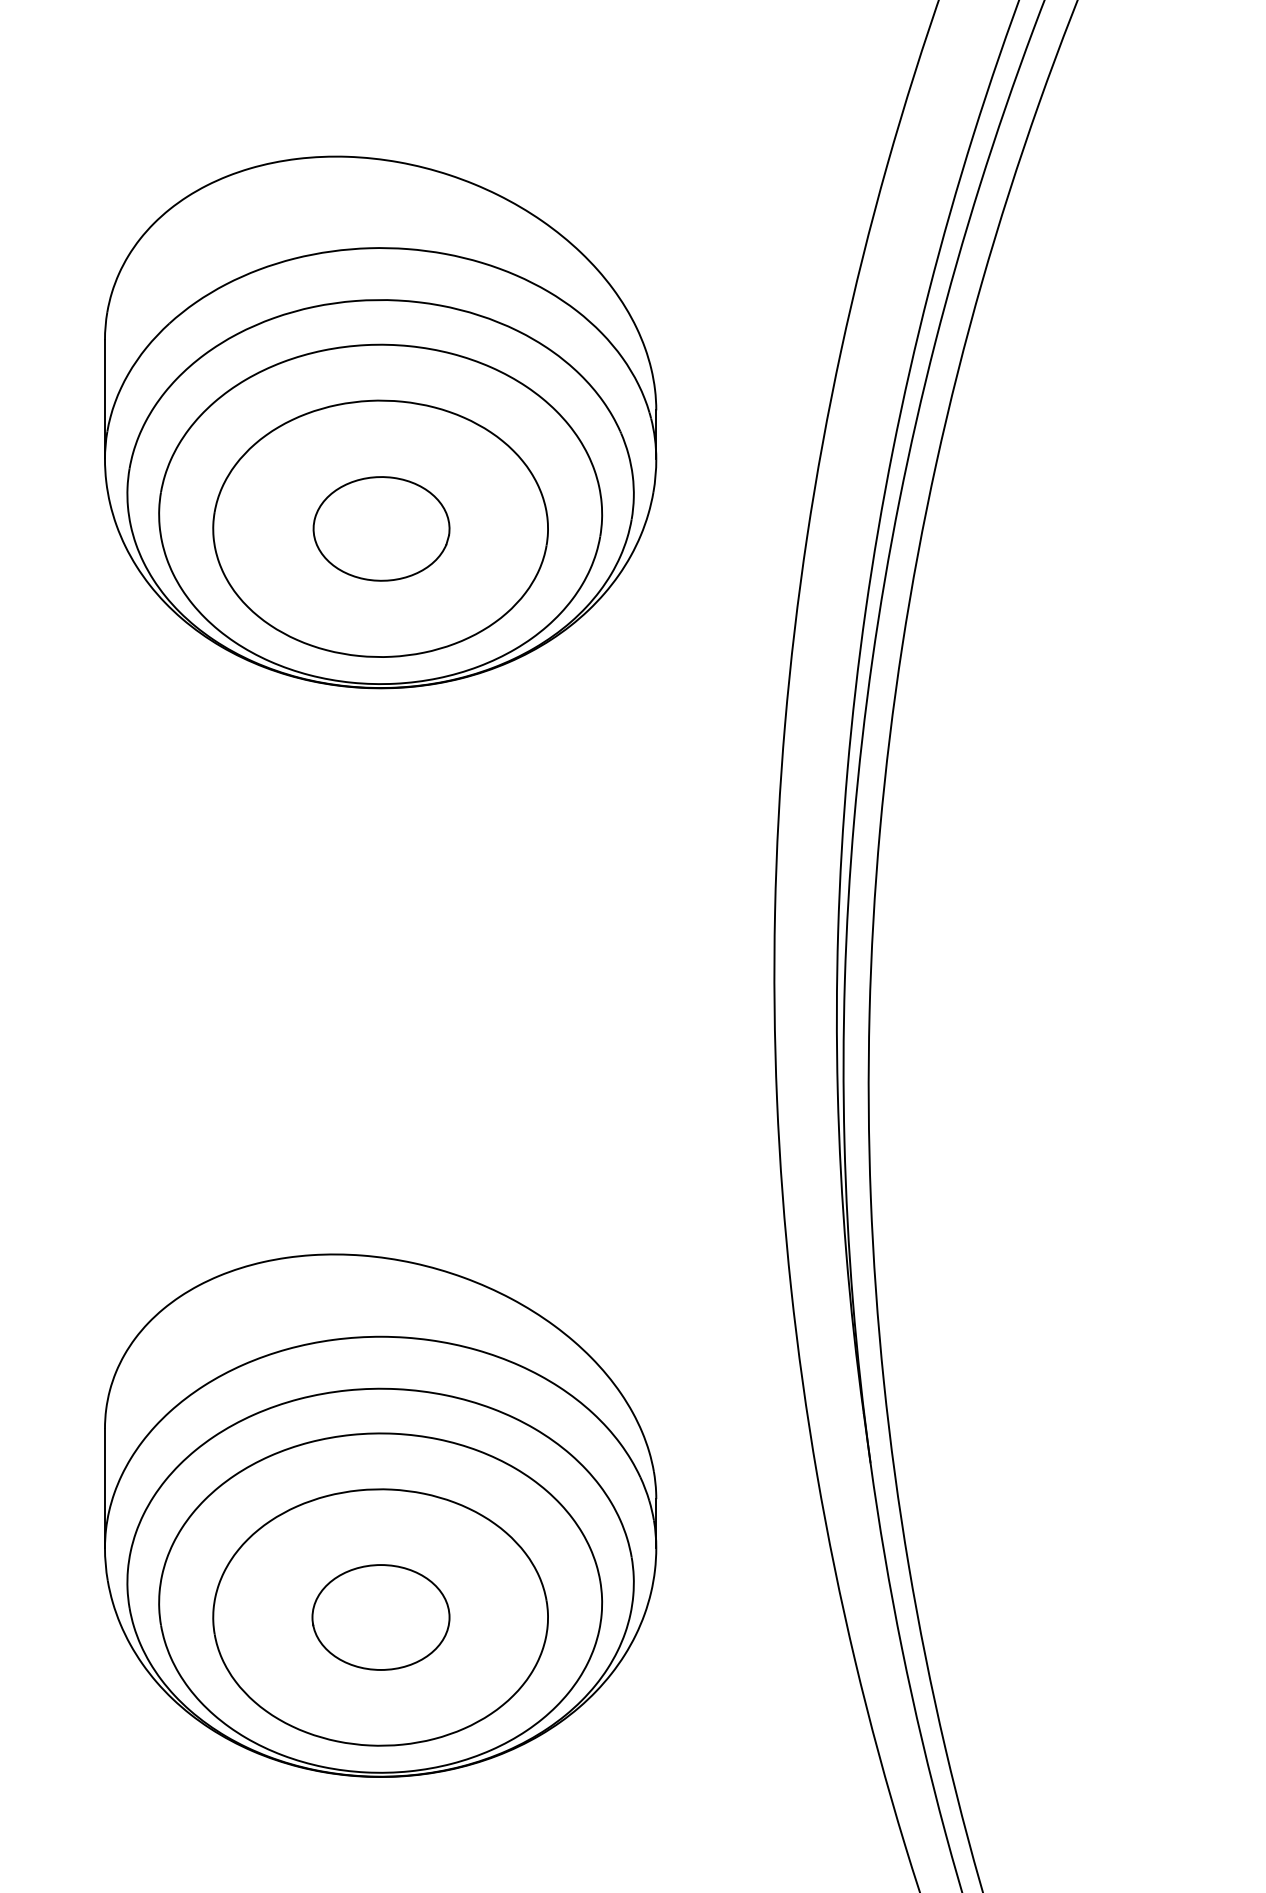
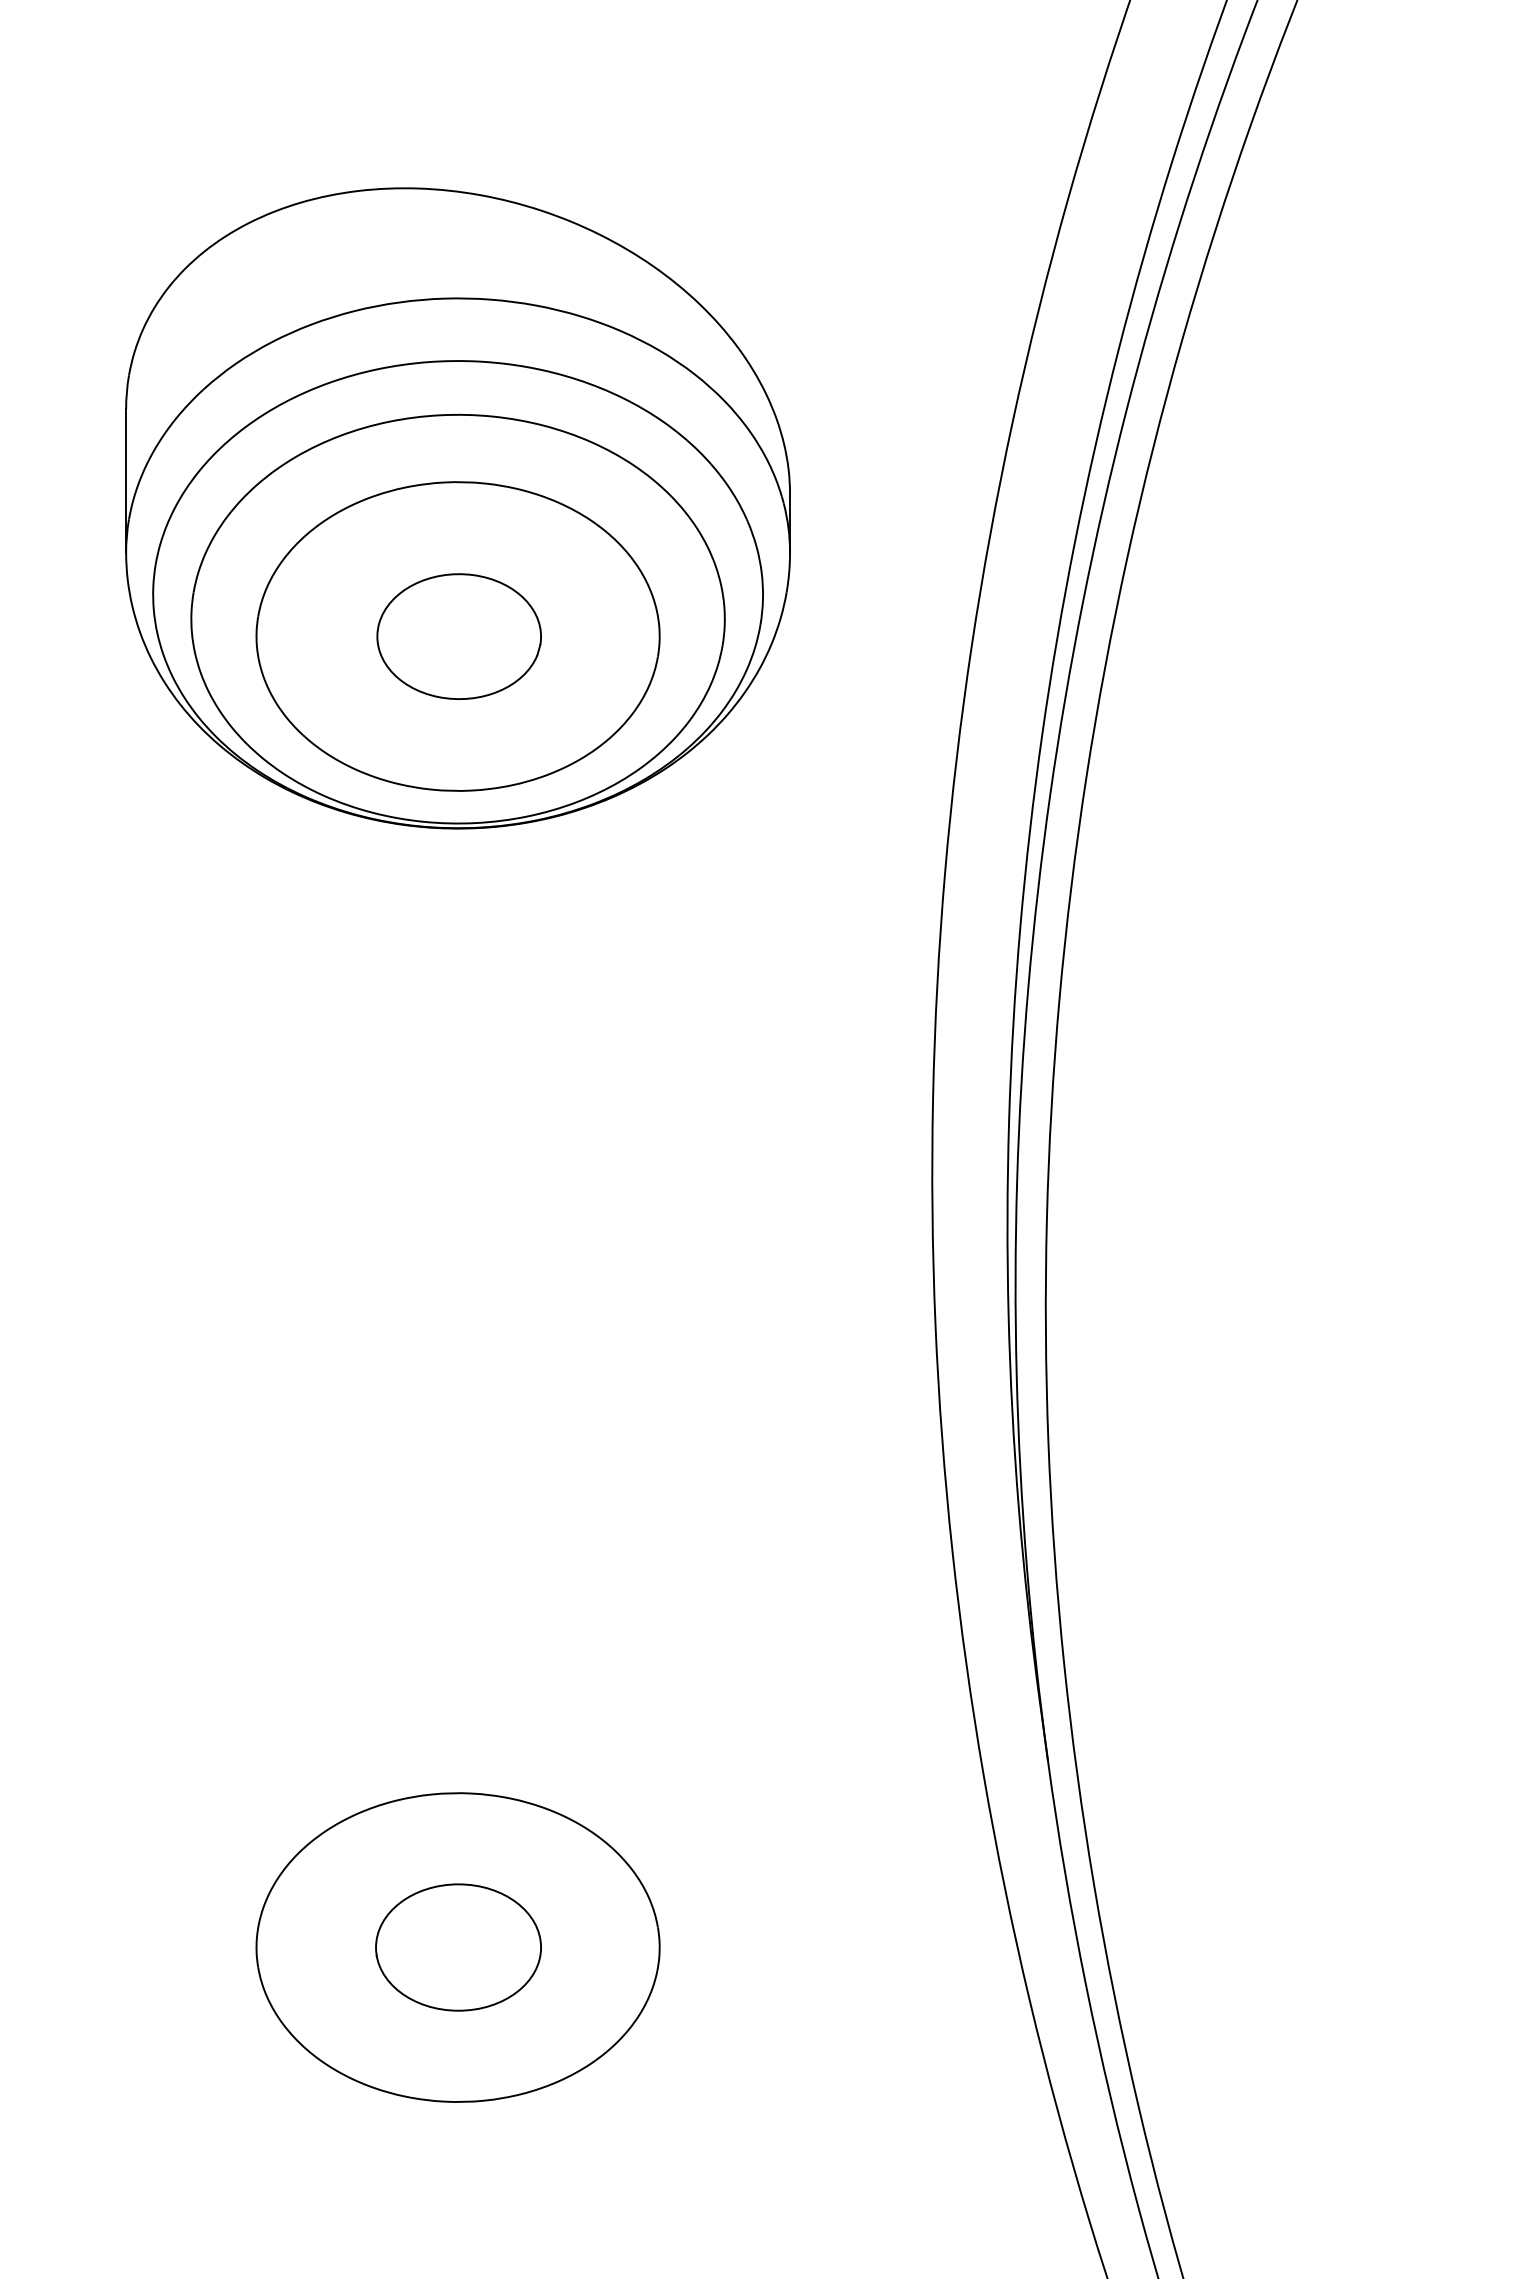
part: (380, 1515) -> (457, 1824), removed

